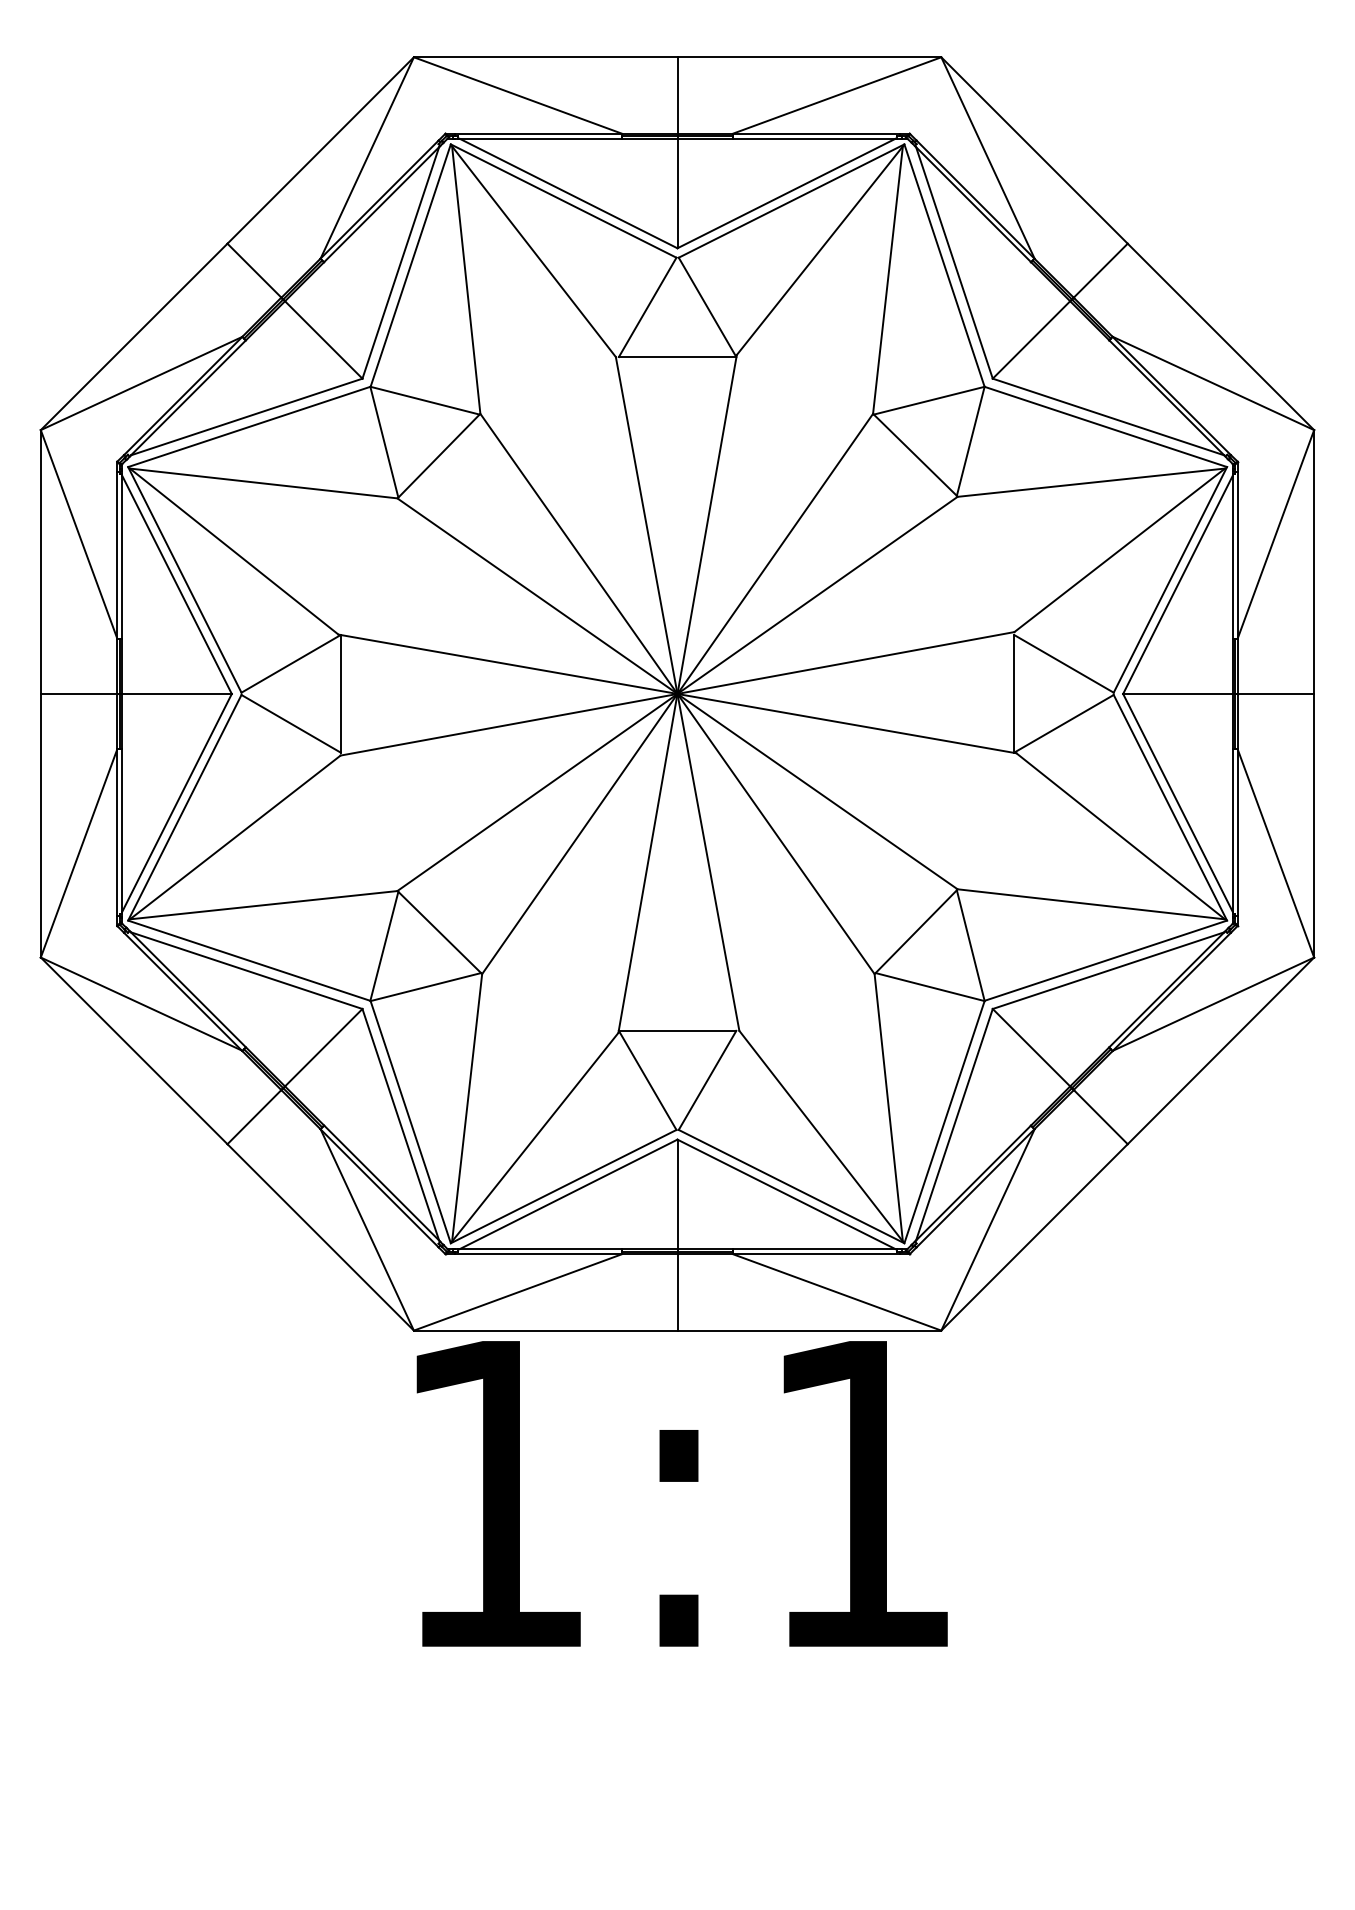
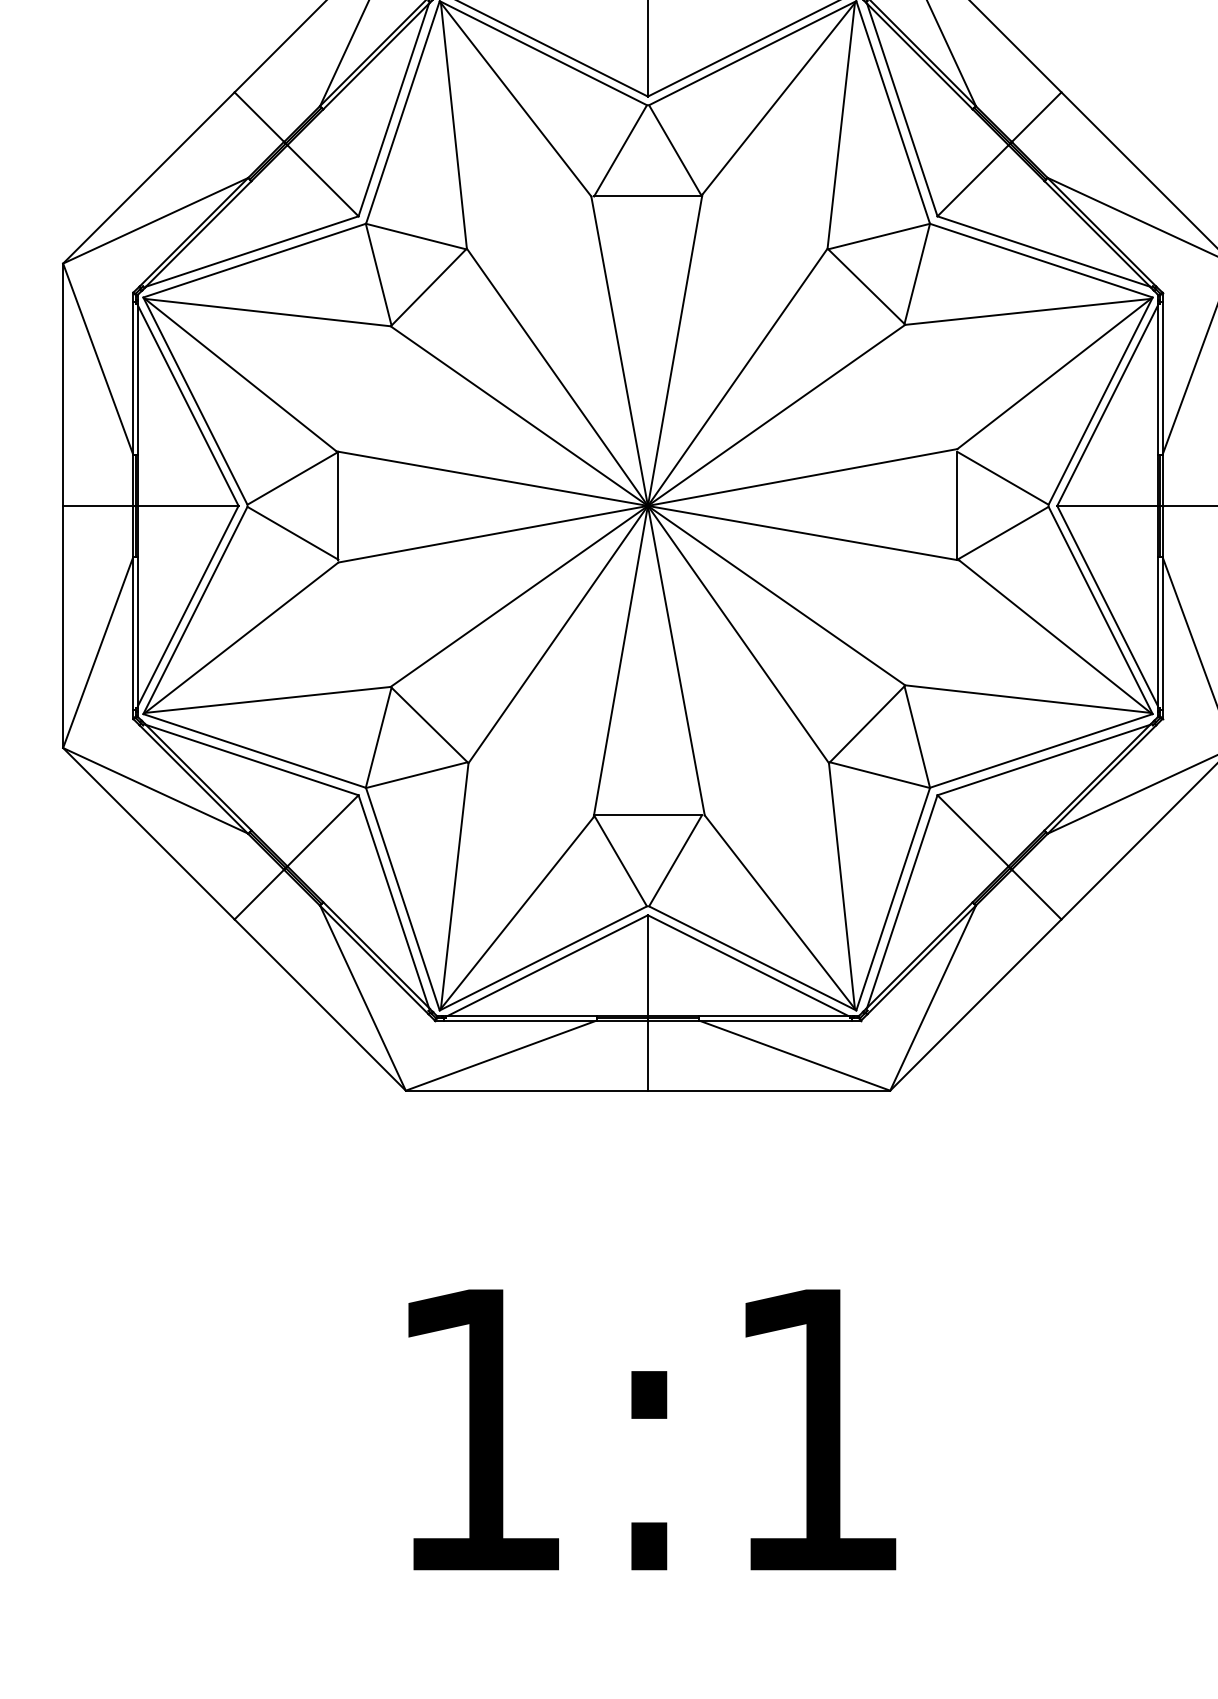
text: (681, 1493) -> (651, 1429), moved

